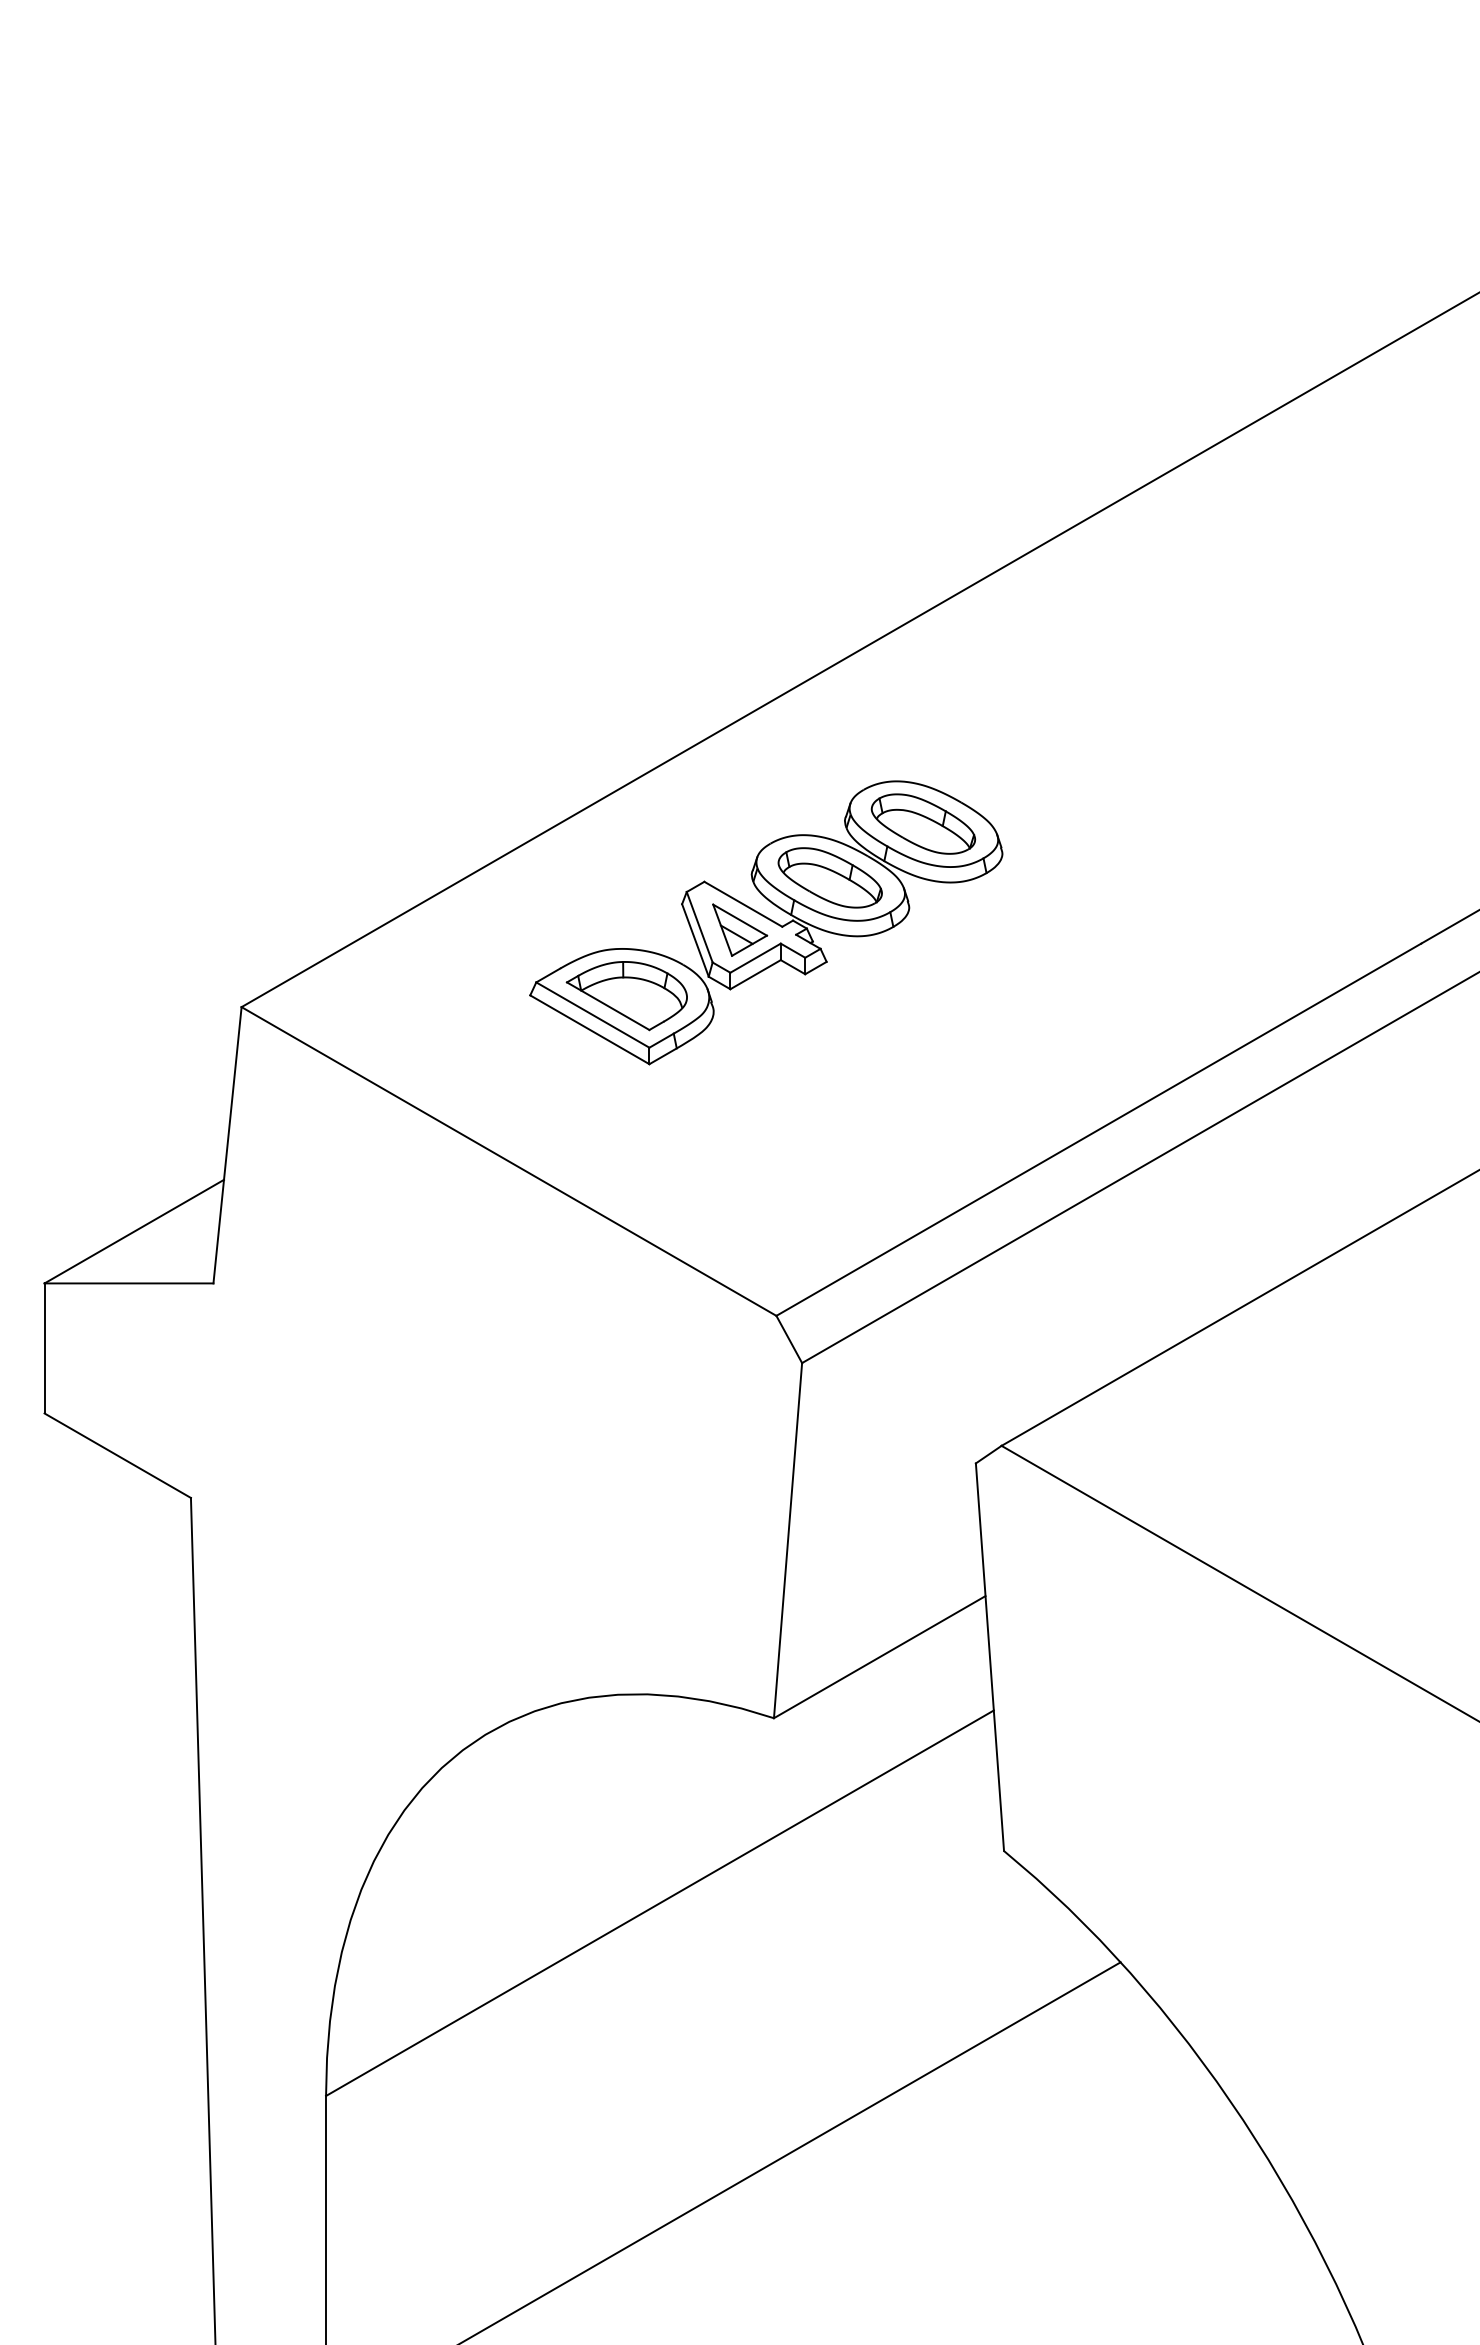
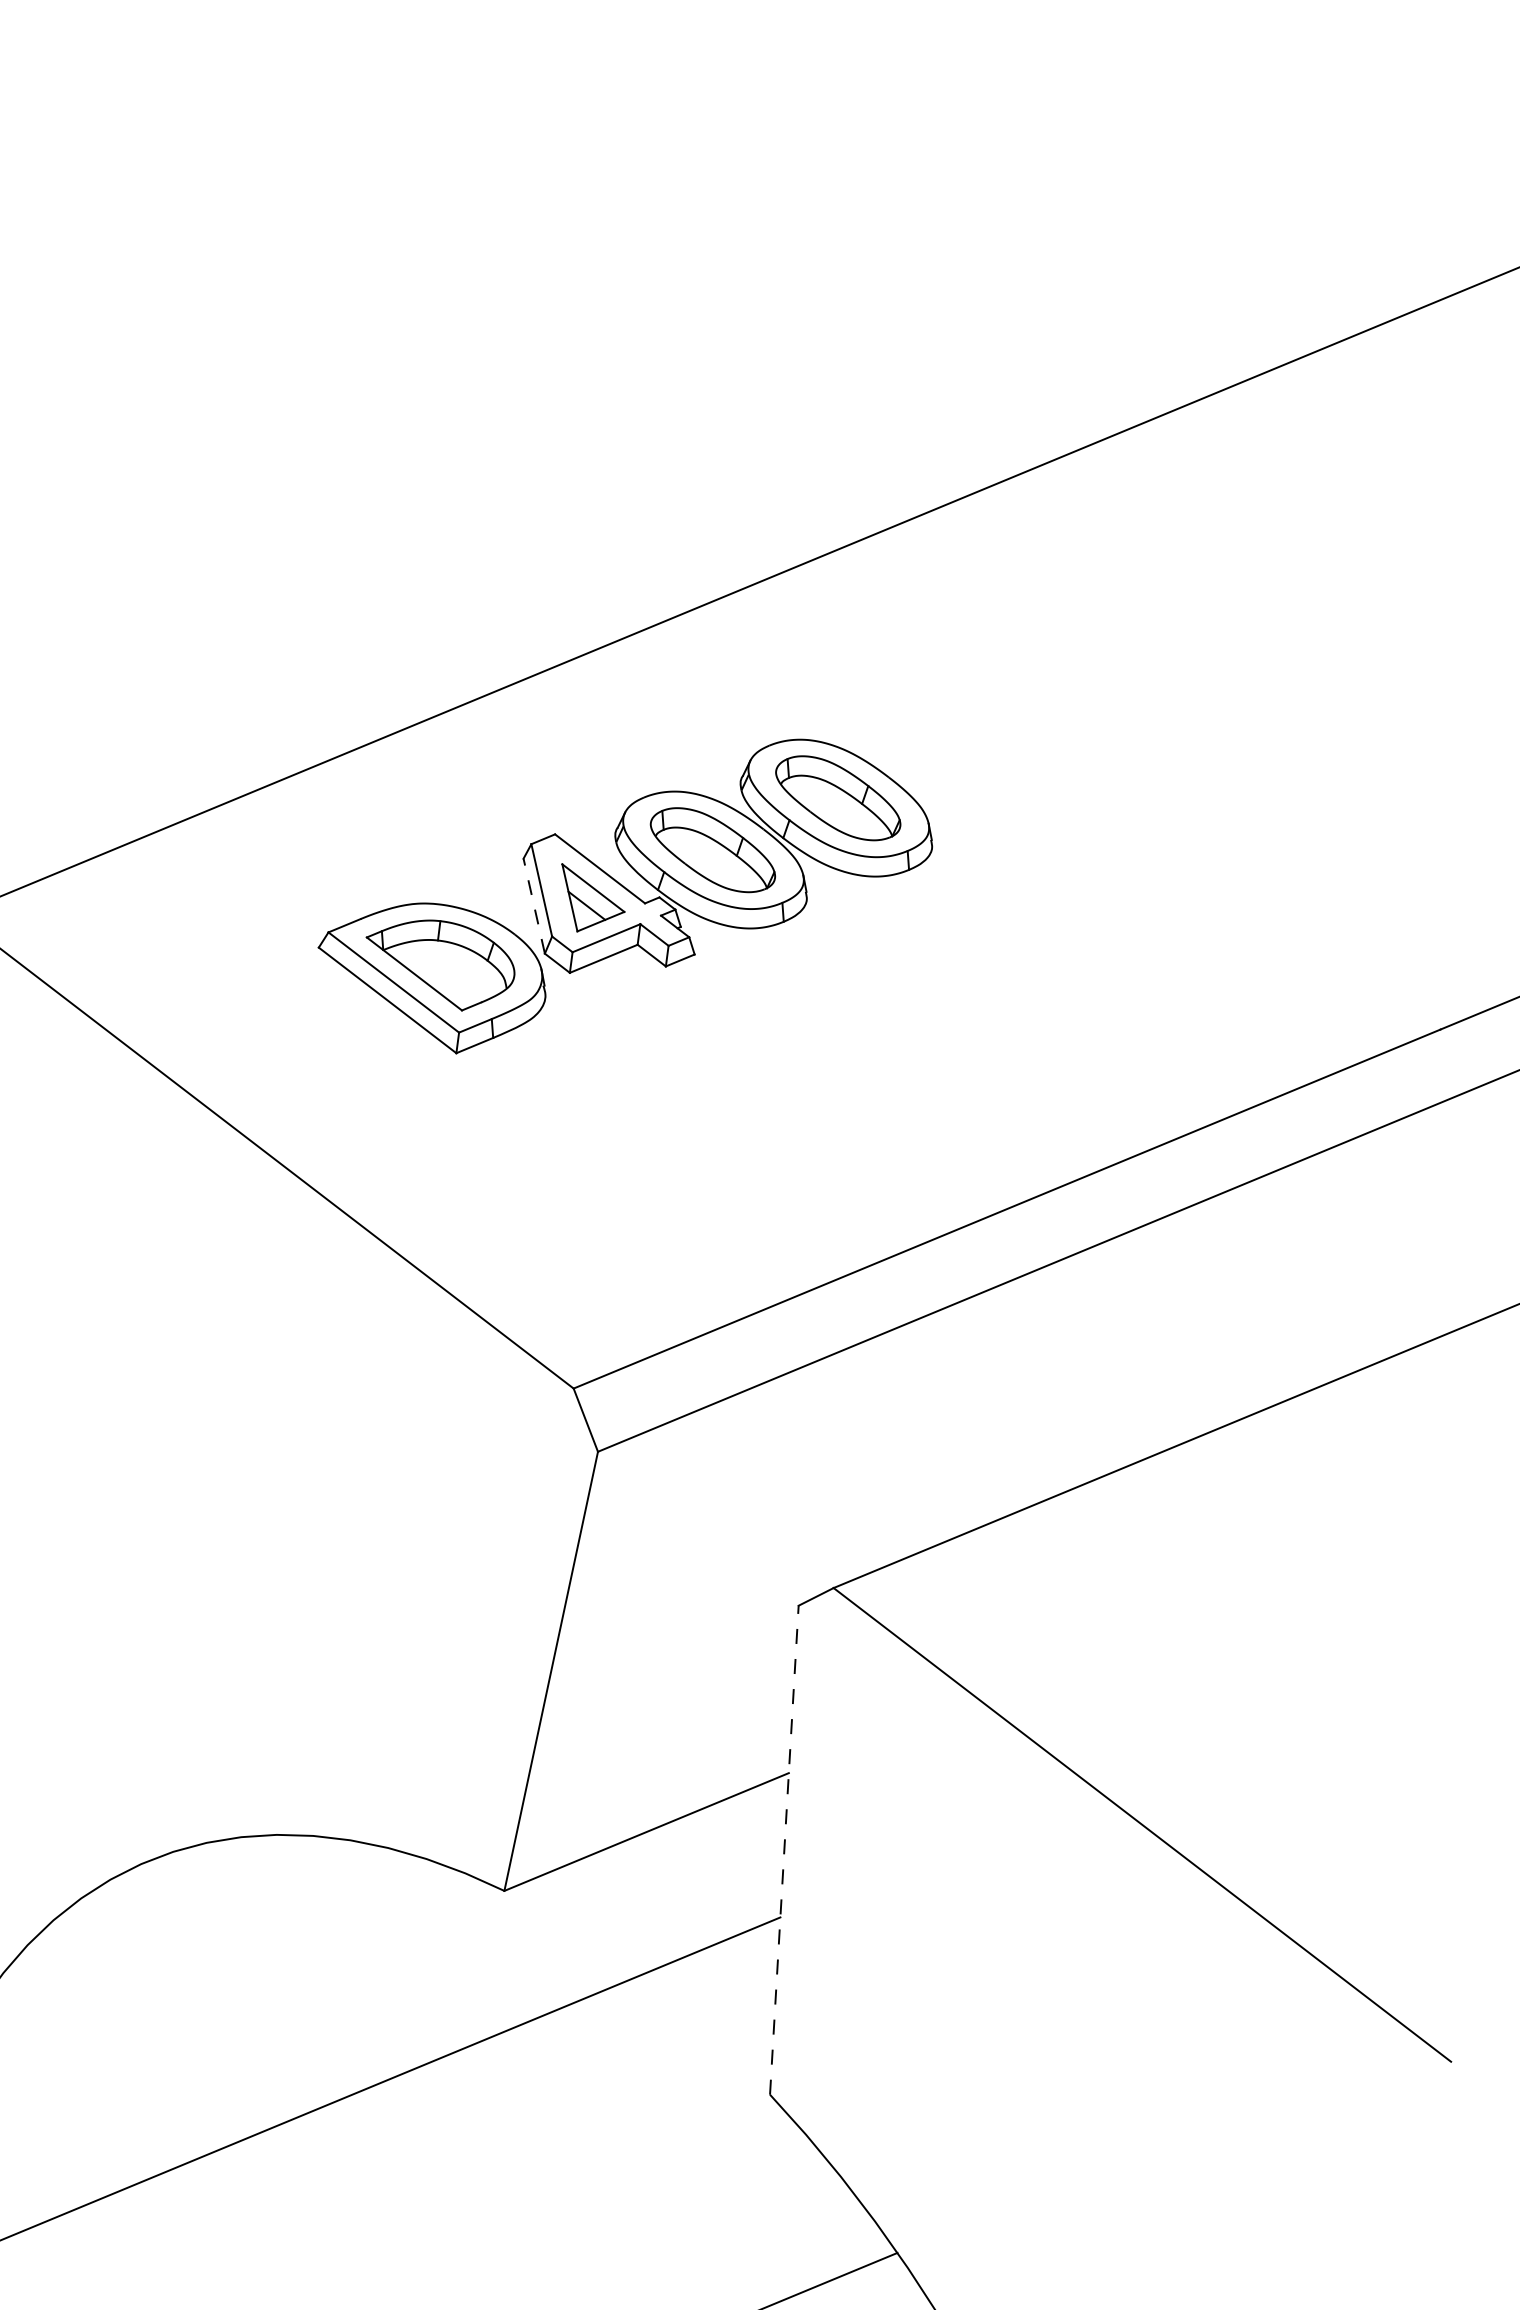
line: (695, 940) -> (534, 906), solid -> dashed
line: (989, 1656) -> (783, 1849), solid -> dashed

